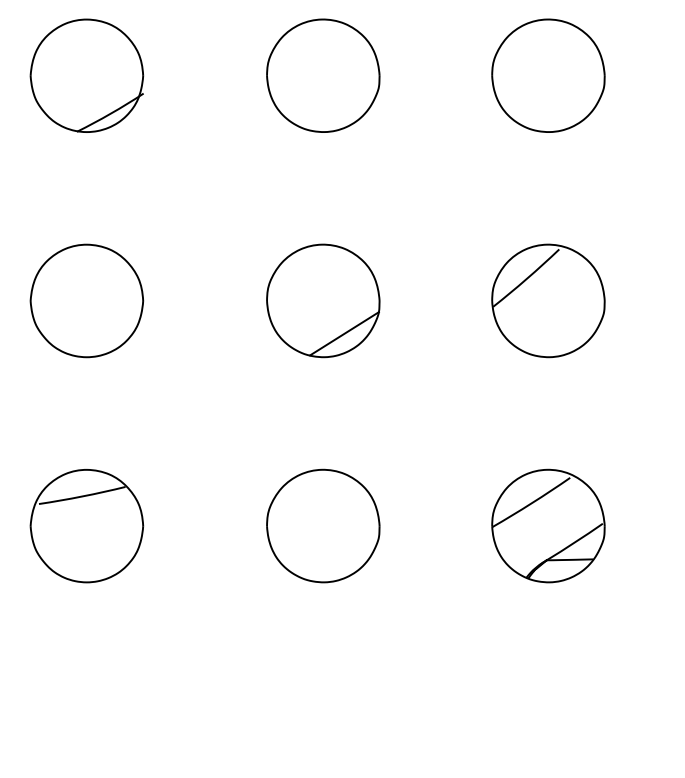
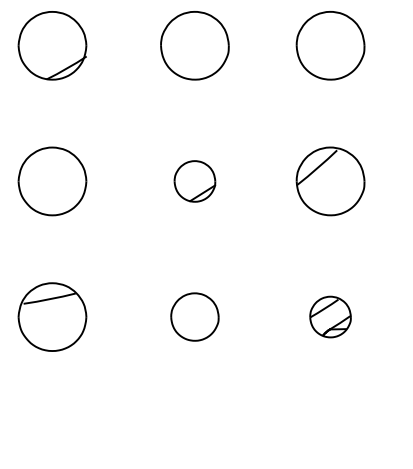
part: (322, 301) -> (194, 181), size x0.6
part: (322, 525) -> (194, 316), size x0.7
part: (548, 525) -> (330, 316), size x0.6

